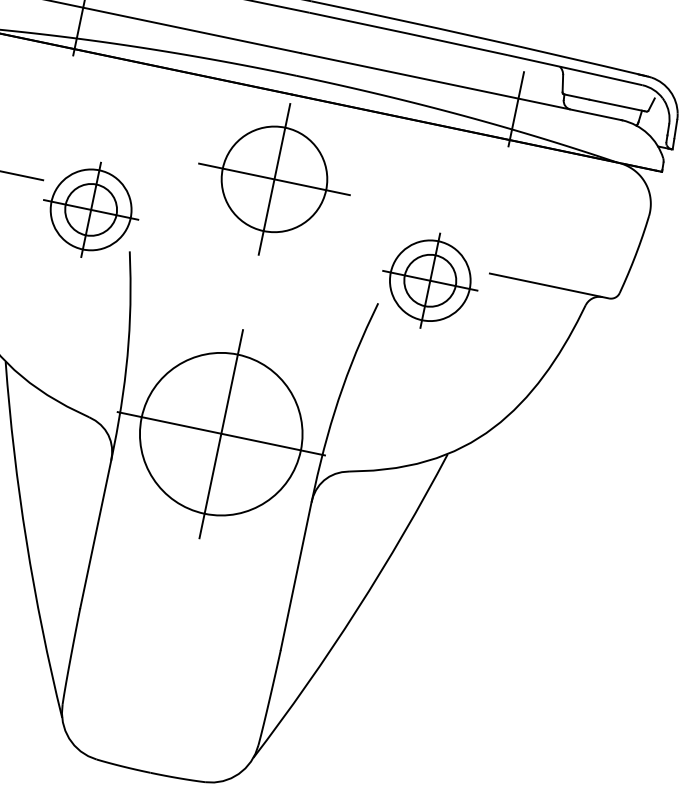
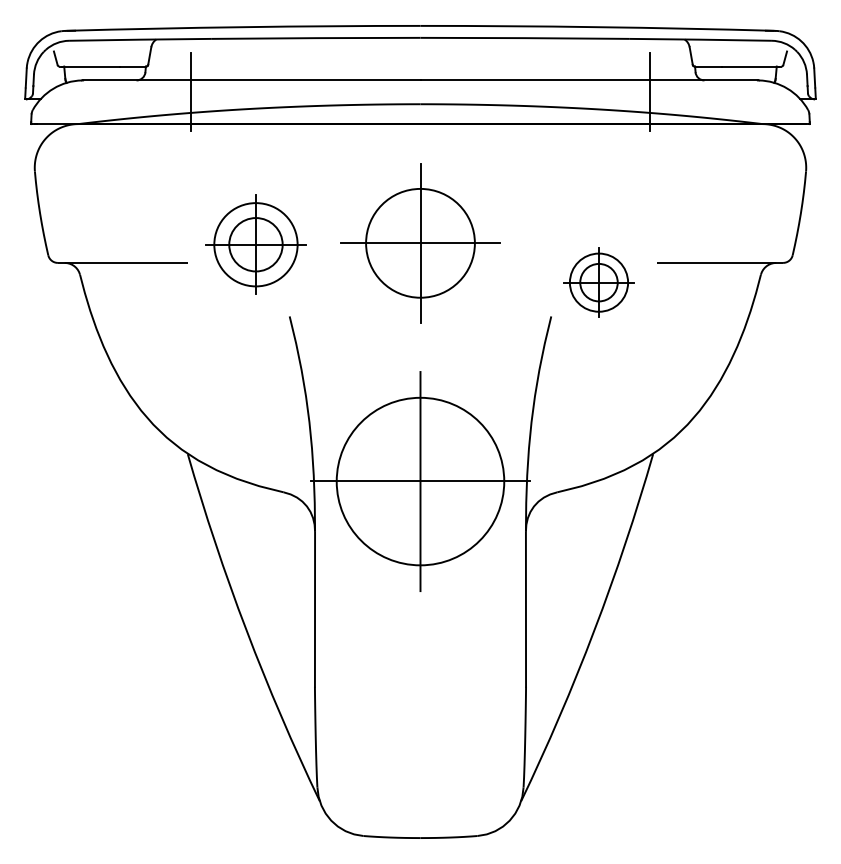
part: (274, 179) -> (420, 243), moved
part: (90, 209) -> (255, 244), moved
part: (429, 280) -> (598, 282), size x0.7

